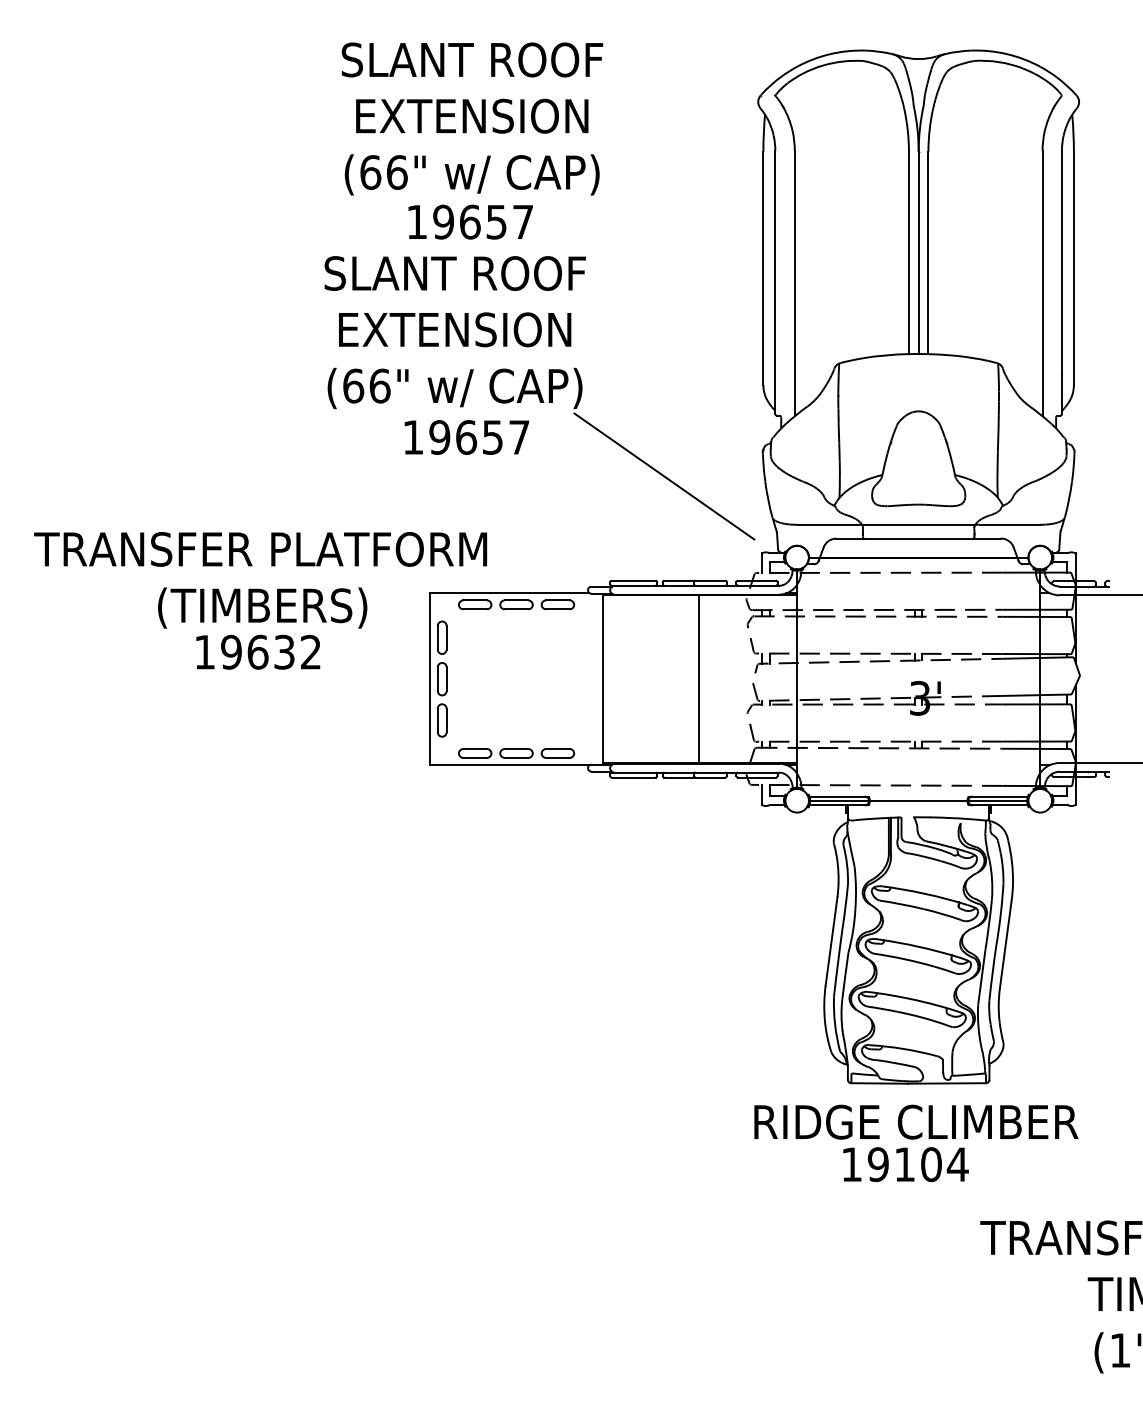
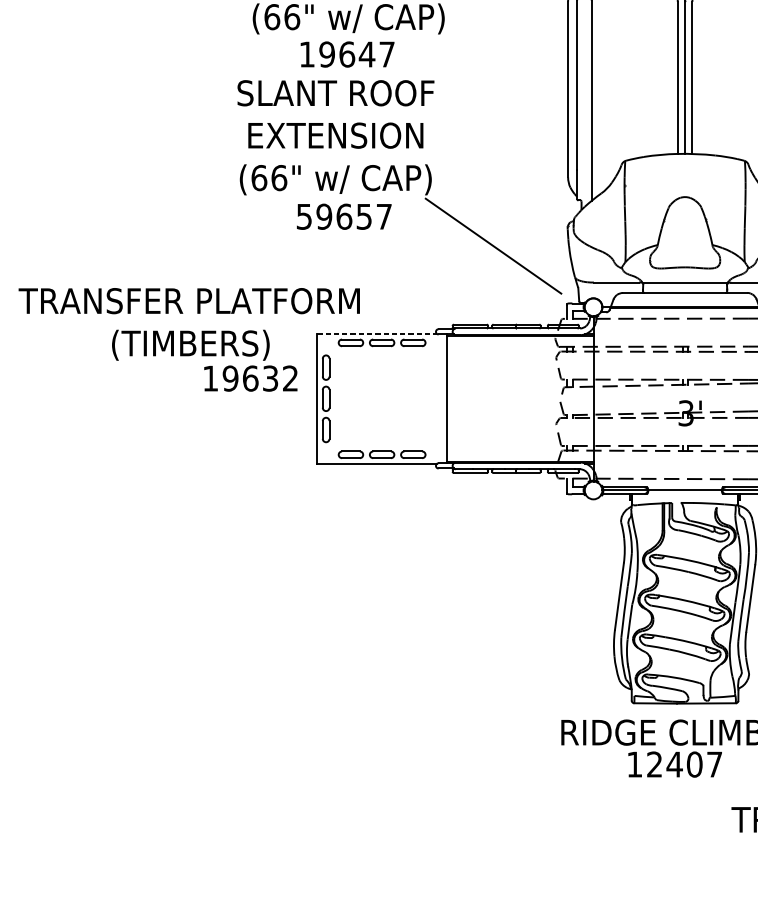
text: (496, 222) -> (367, 54), 19657 -> 19647
text: (412, 437) -> (303, 216), 19657 -> 59657
line: (509, 593) -> (376, 334), solid -> dashed
text: (258, 651) -> (251, 378), moved
line: (698, 679) -> (519, 399), removed
text: (918, 1164) -> (684, 764), 19104 -> 12407

